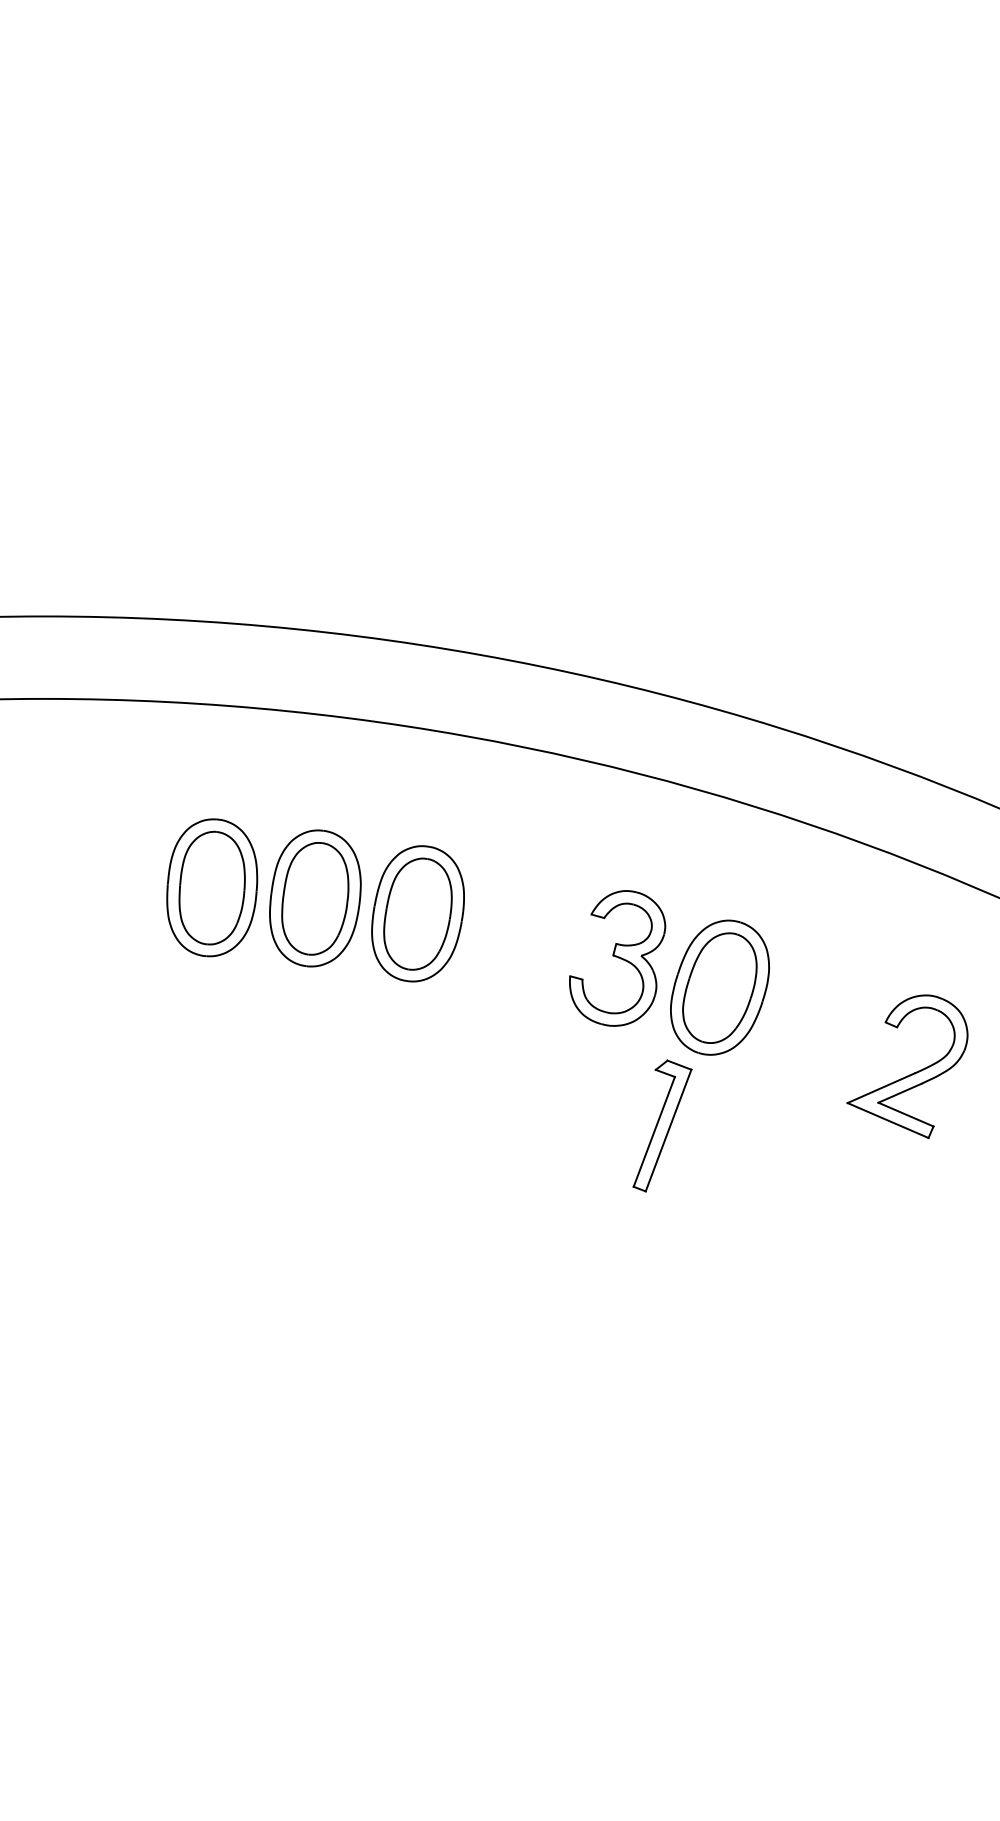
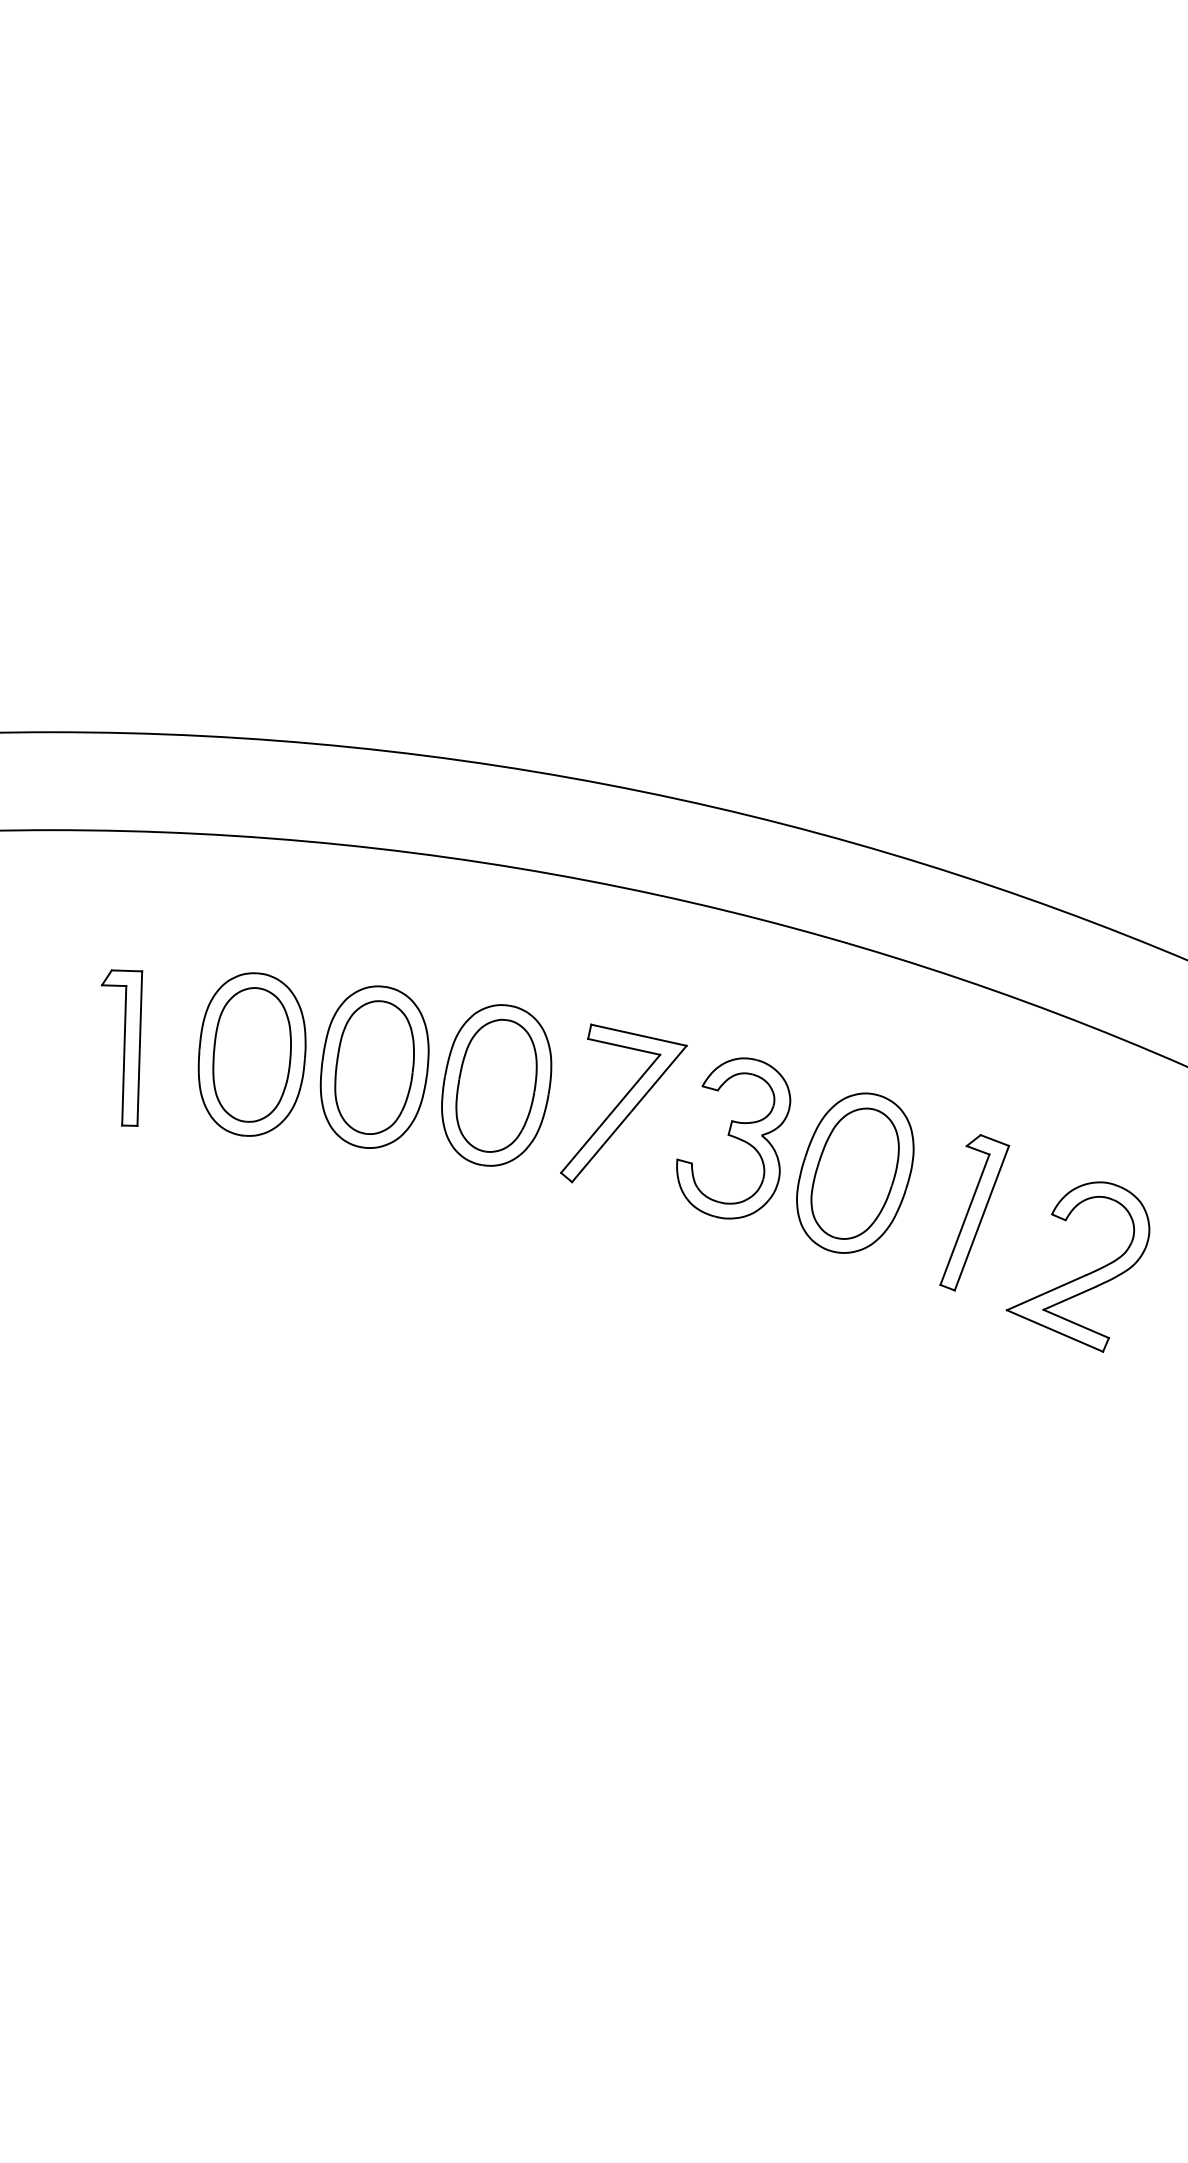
part: (102, 882) -> (121, 1048), added
part: (525, 928) -> (624, 1102), added
part: (662, 1125) -> (974, 1212), moved

